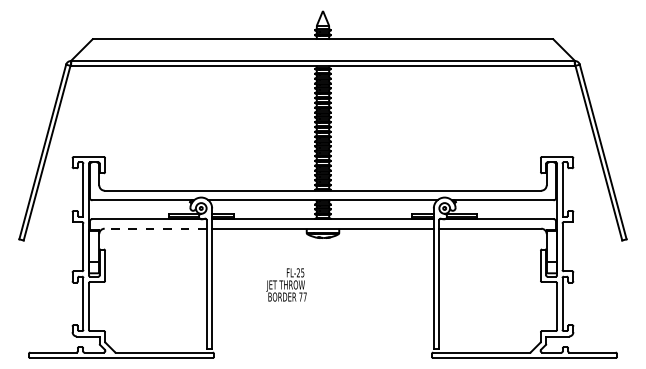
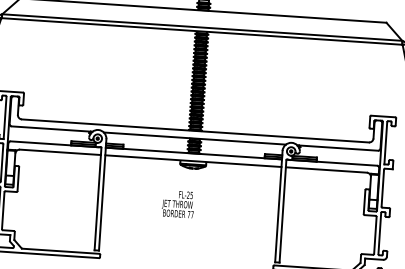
line: (155, 228) -> (60, 152), dashed -> solid
text: (286, 284) -> (178, 203), moved

